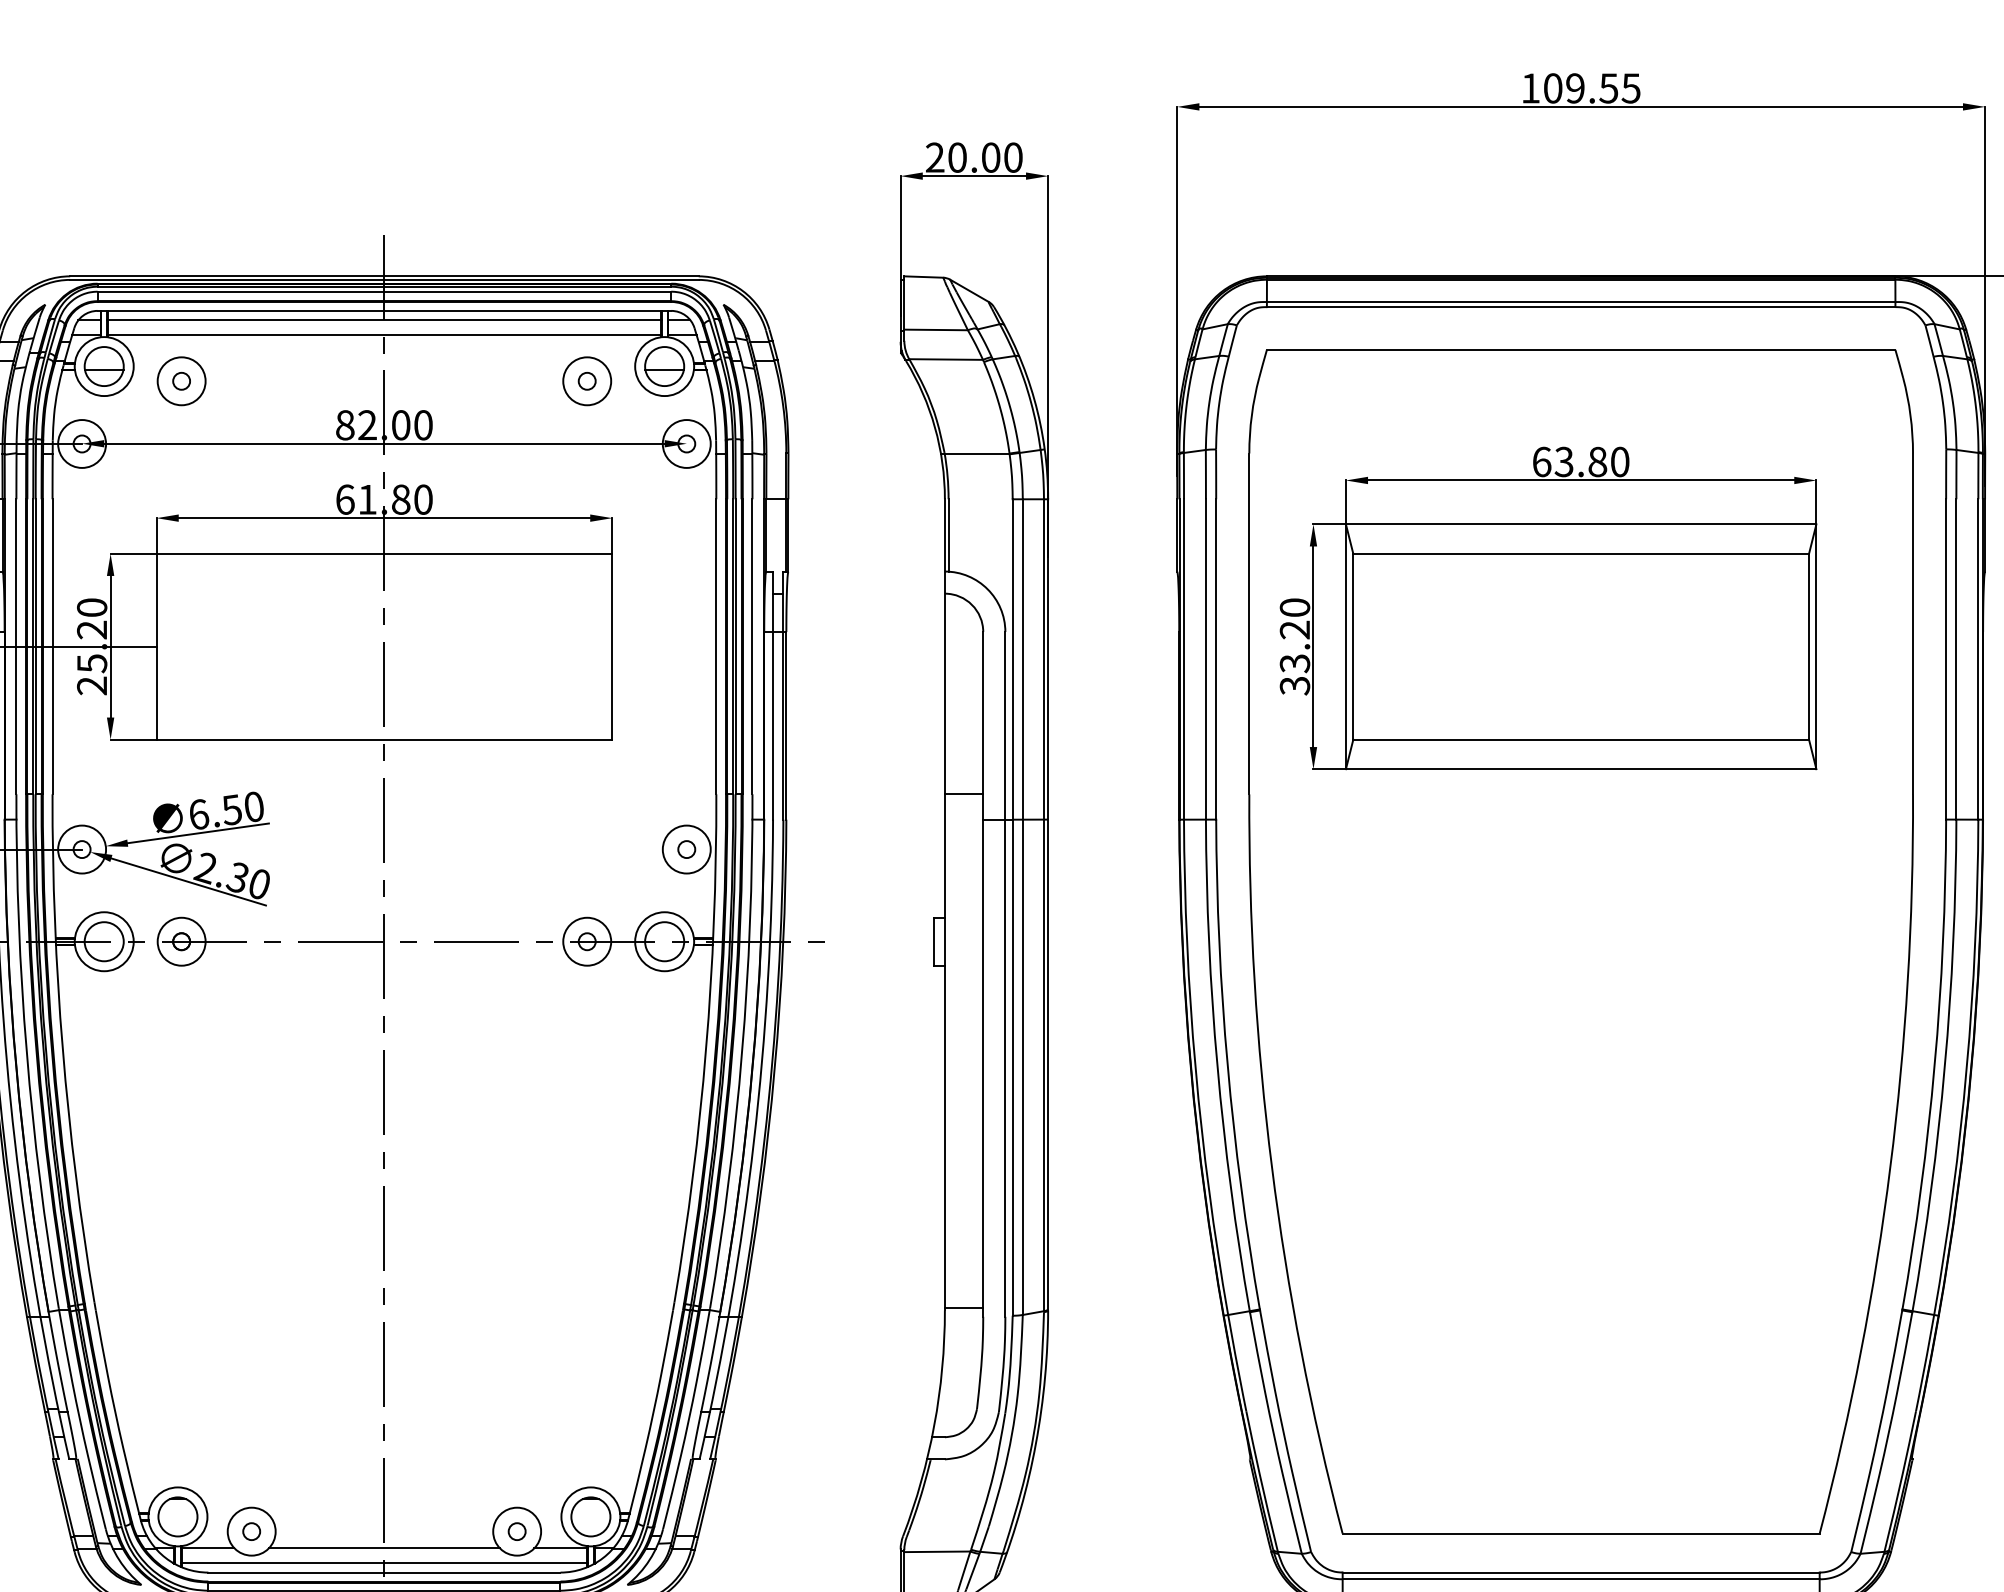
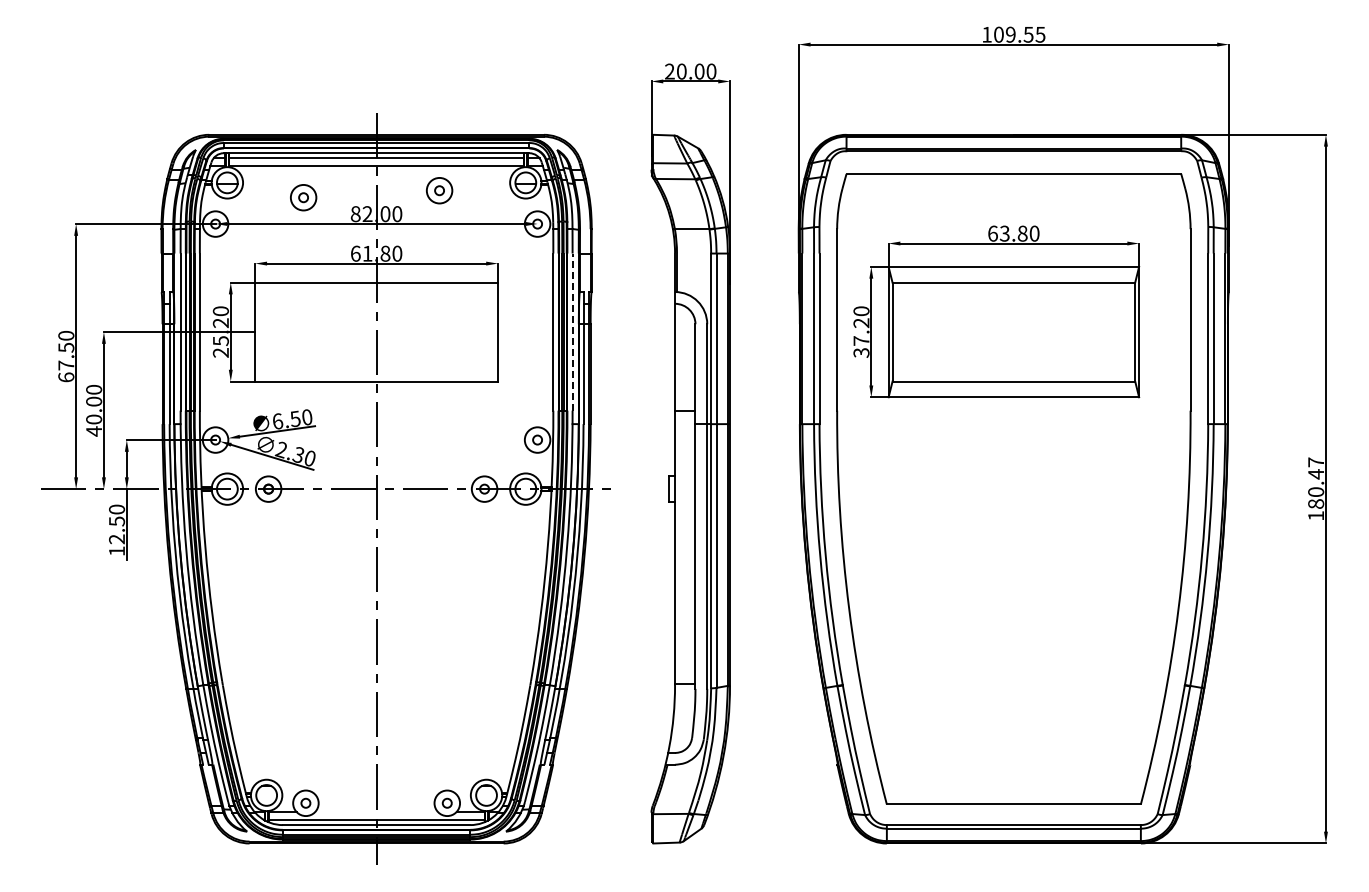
part: (181, 380) -> (303, 197), moved
part: (587, 380) -> (439, 190), moved
line: (752, 647) -> (572, 332), solid -> dashed
text: (1295, 664) -> (861, 341), 33.20 -> 37.20
line: (384, 1548) -> (376, 812), removed

